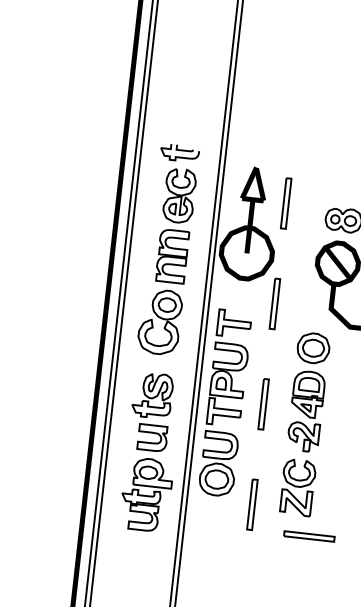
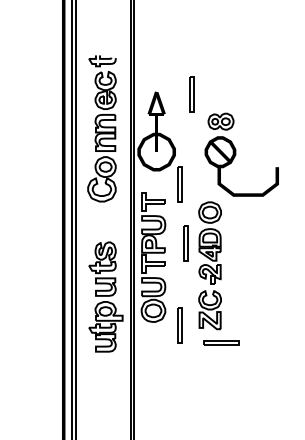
part: (285, 203) -> (191, 94), moved
part: (167, 249) -> (101, 128), moved
part: (262, 404) -> (185, 243), moved

